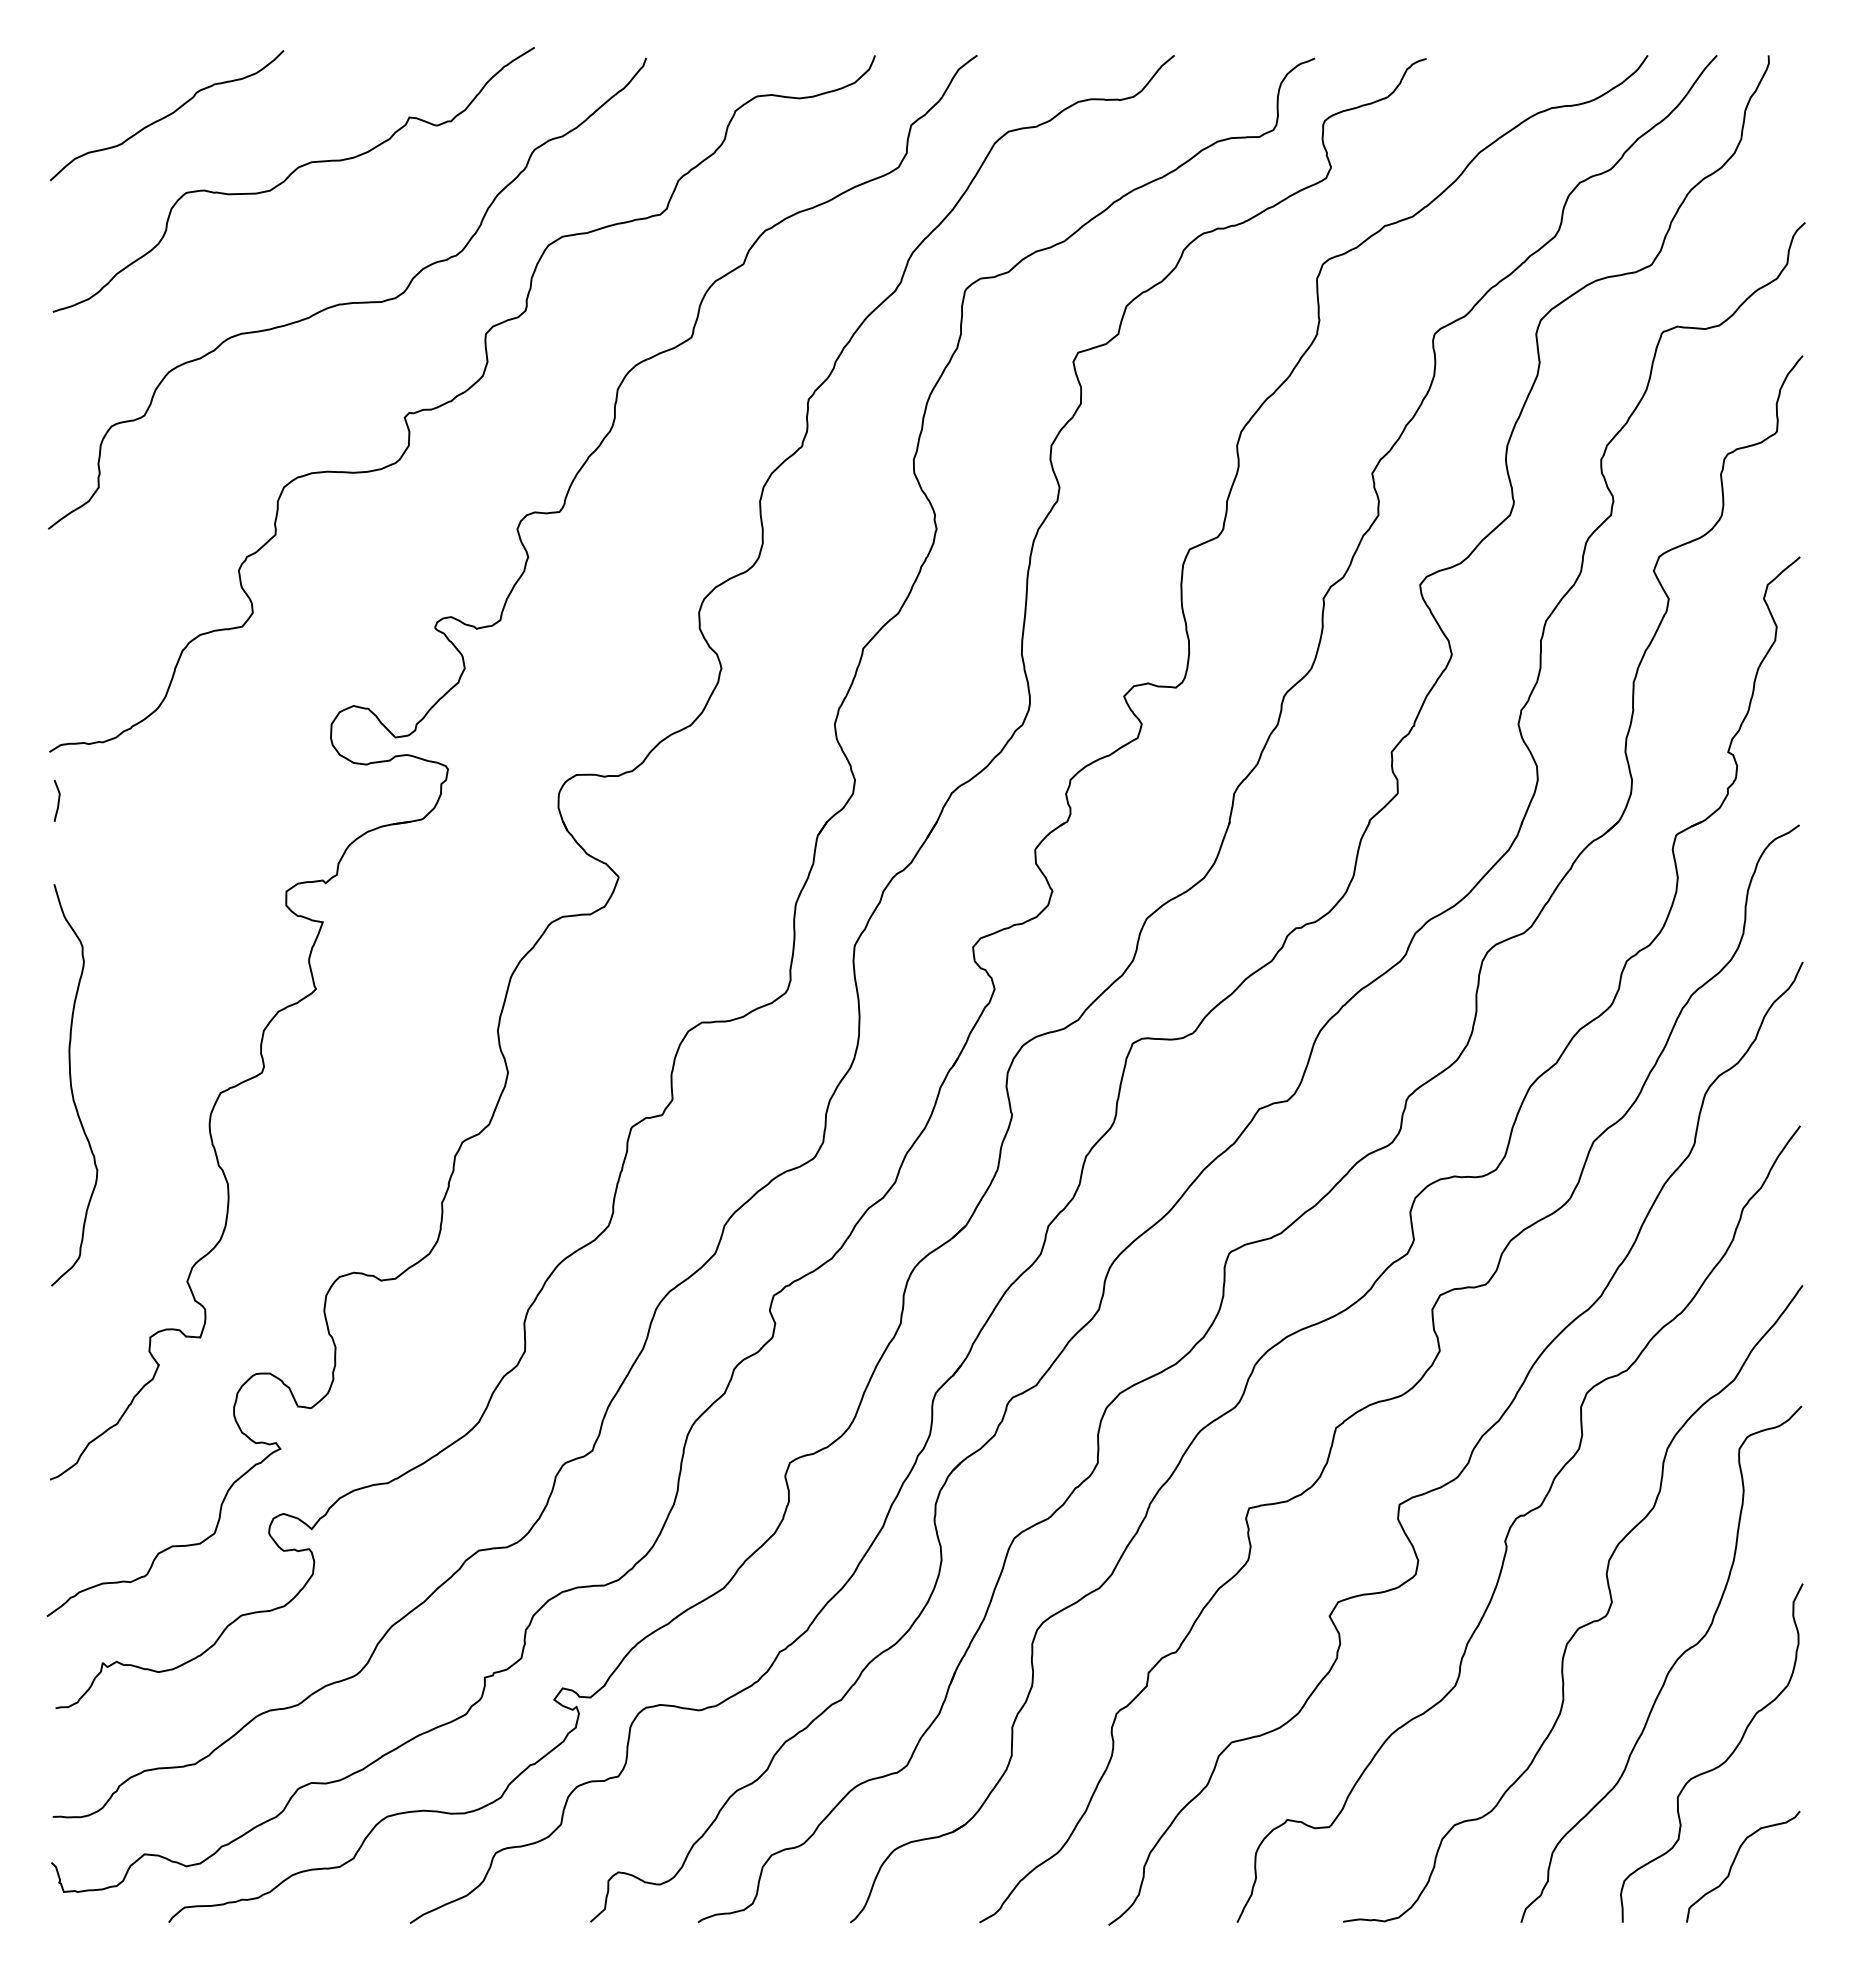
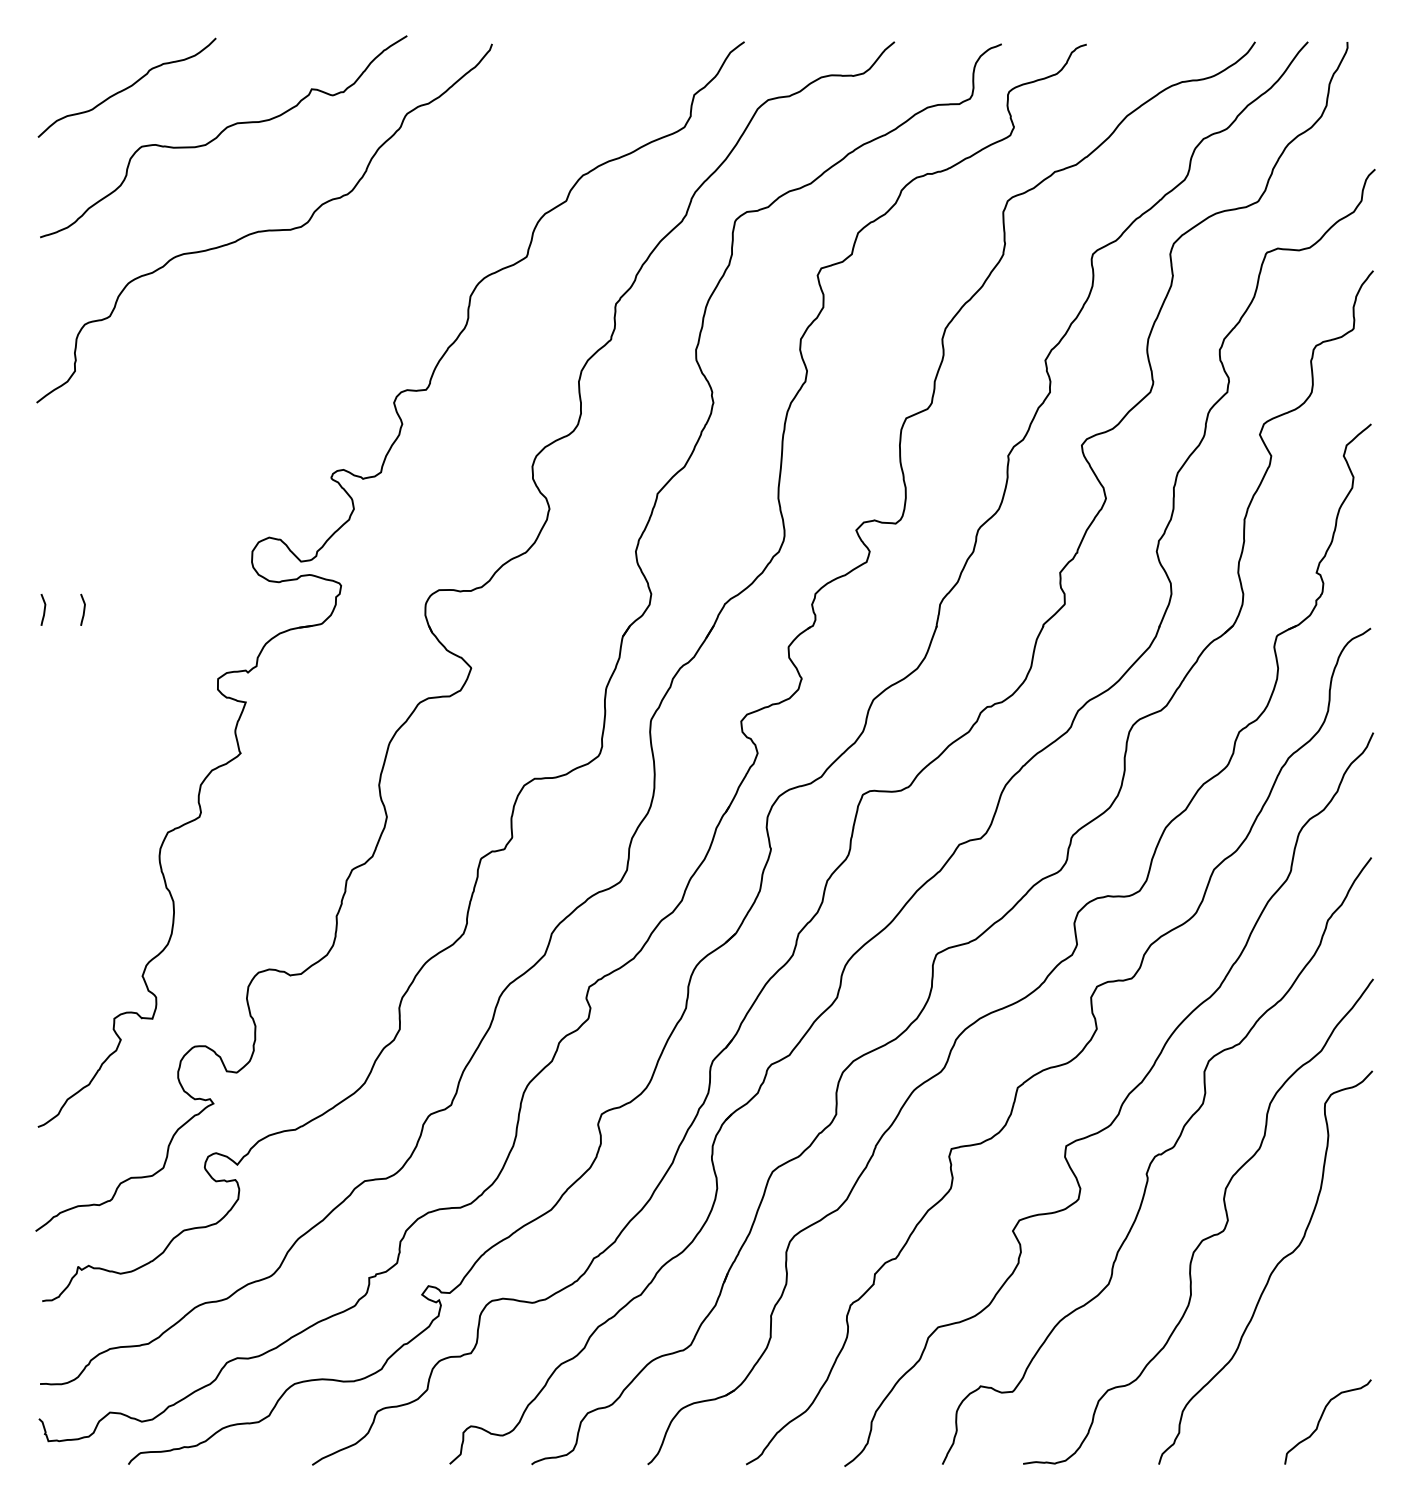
curve: (457, 397) -> (348, 302), removed
curve: (109, 801) -> (83, 610), added
curve: (72, 1087) -> (55, 828), removed
curve: (1718, 1765) -> (1309, 1344), removed

